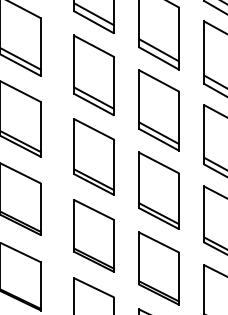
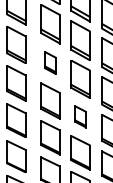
part: (93, 74) -> (50, 62), size x0.6
part: (158, 190) -> (80, 116), size x0.6

